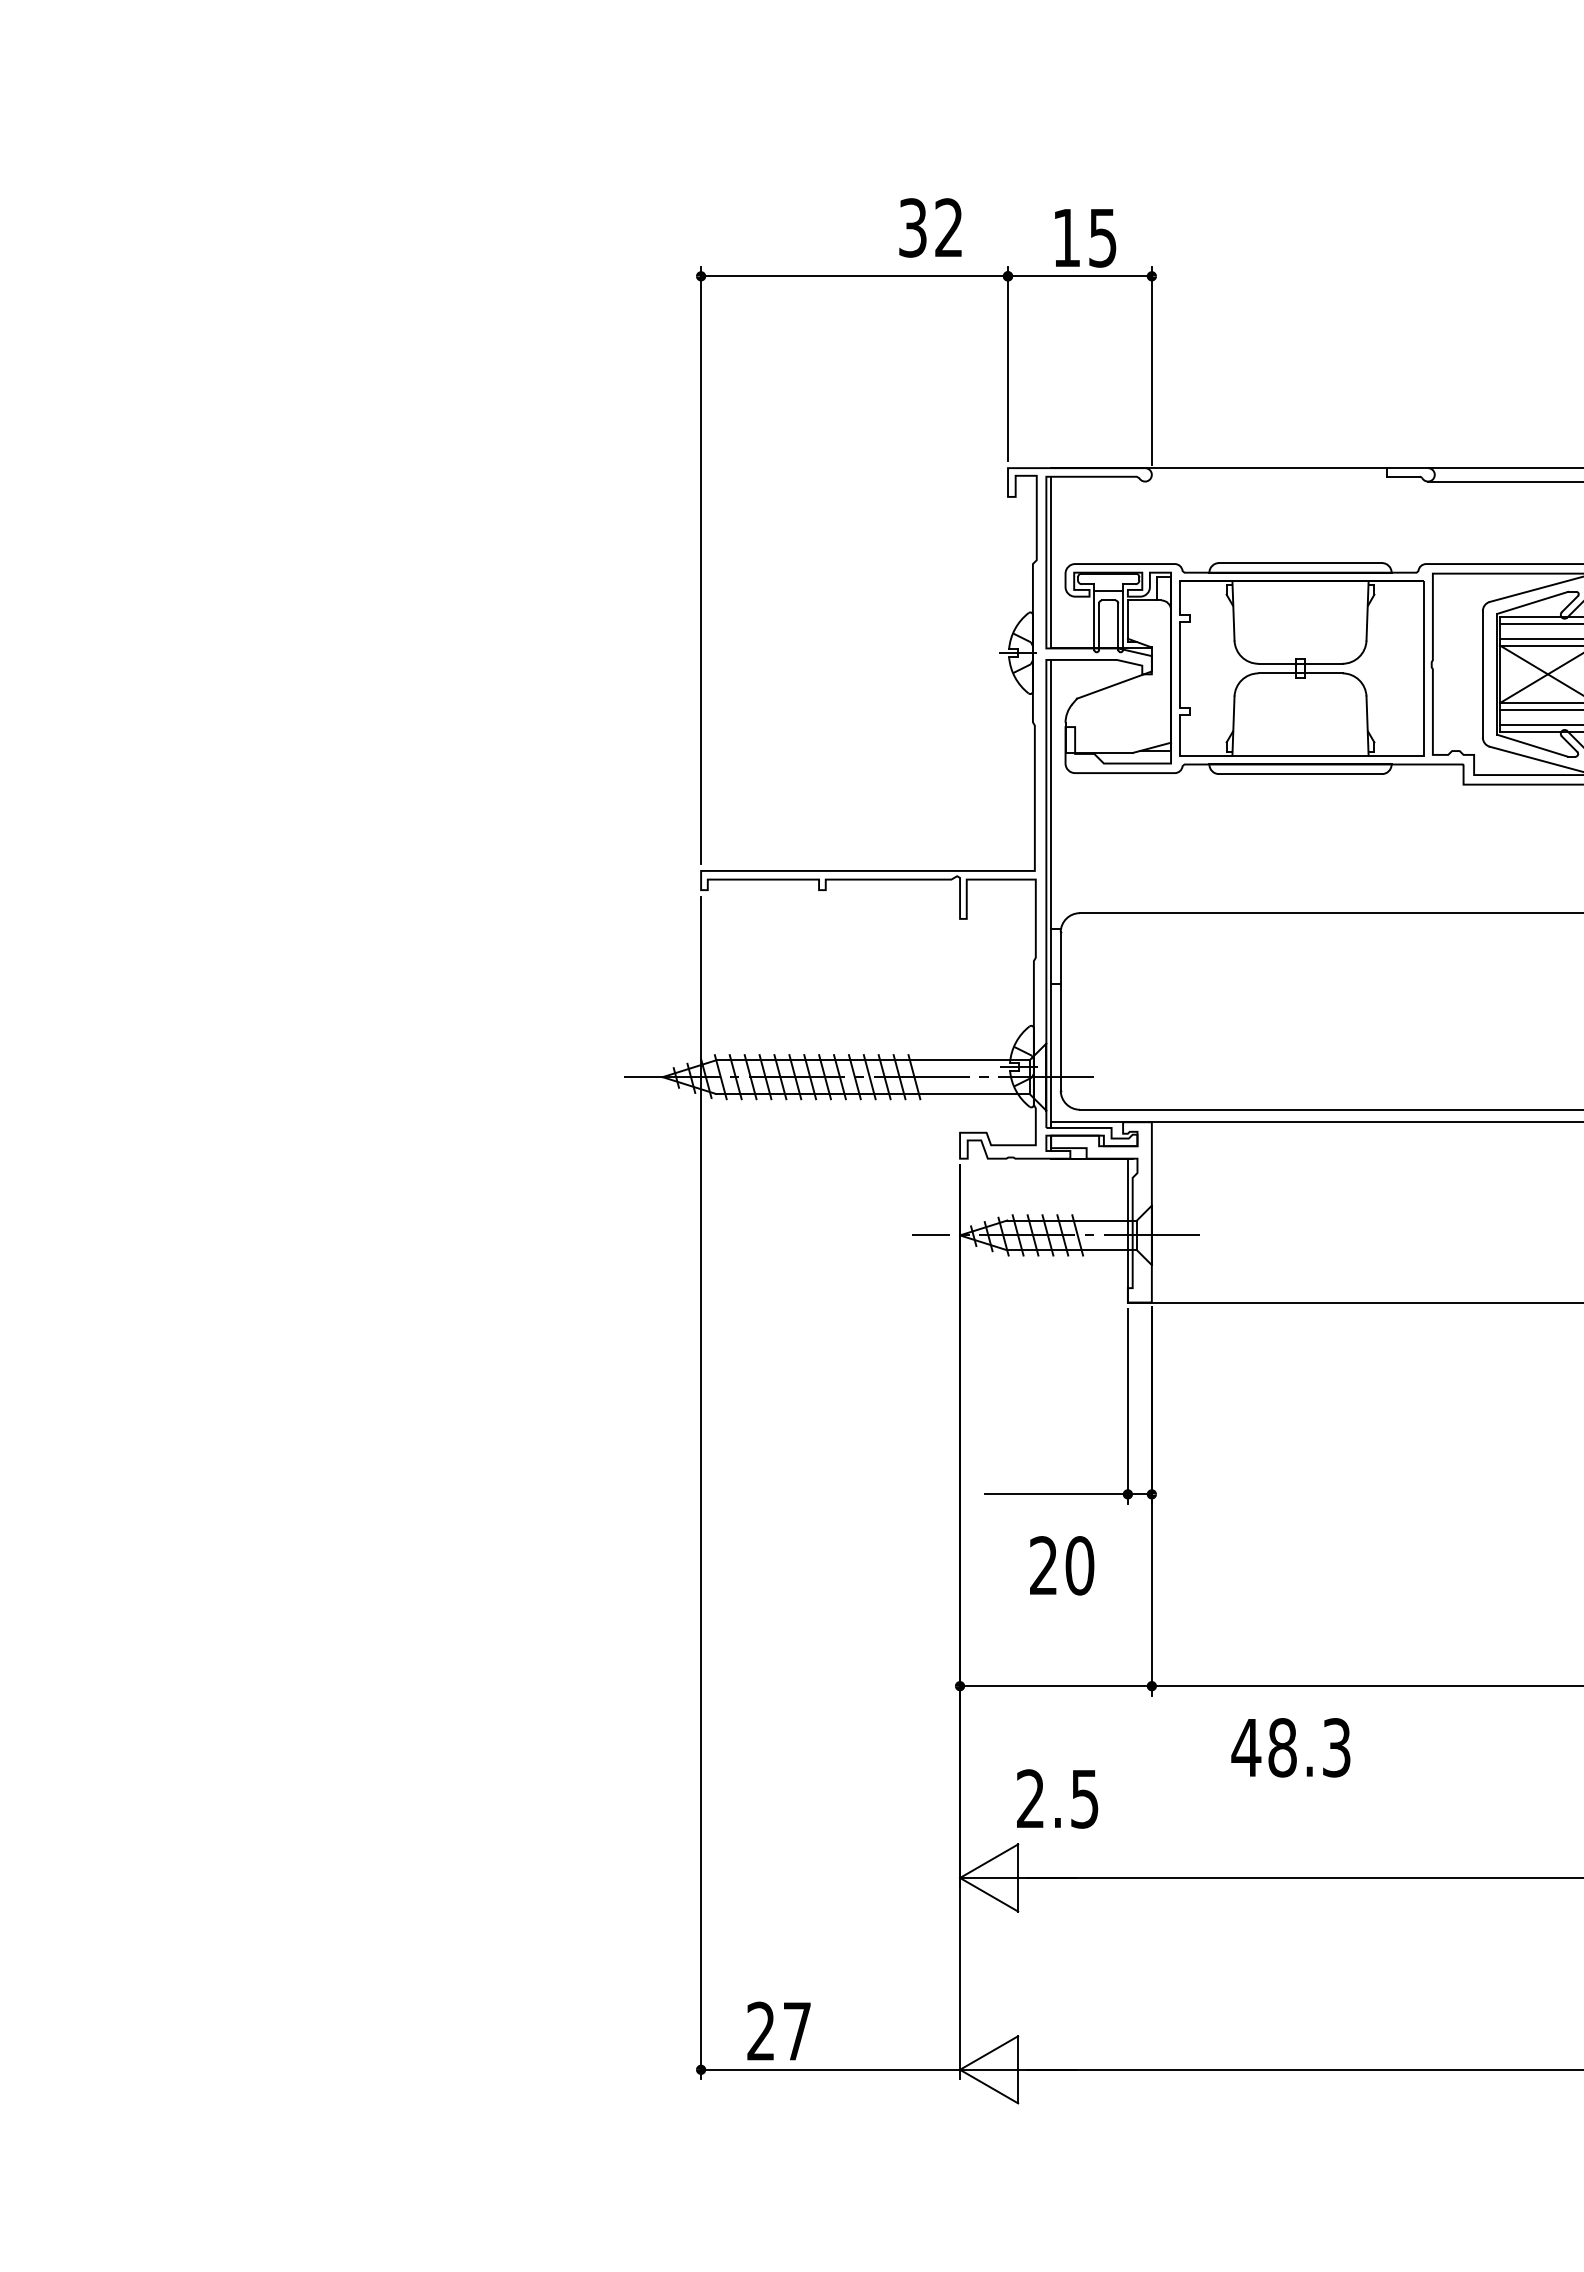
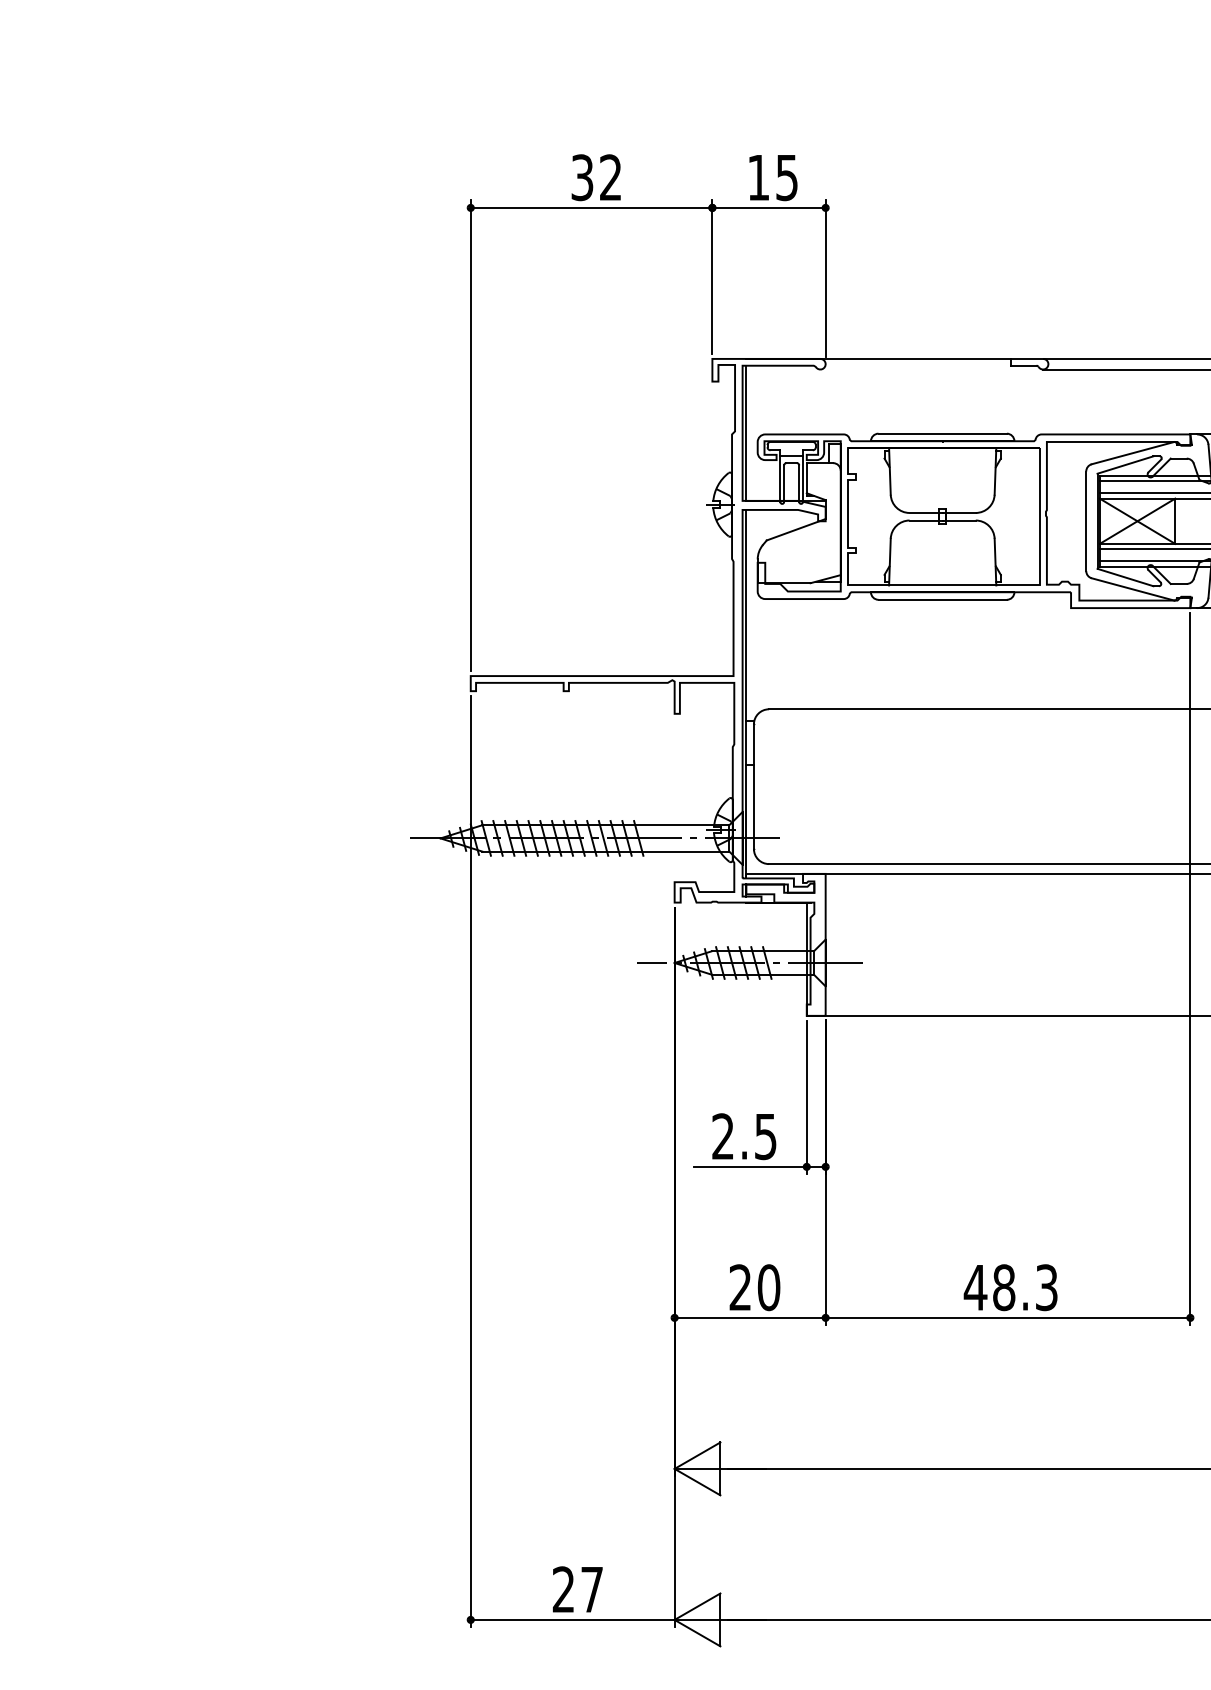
text: (930, 227) -> (596, 177), moved
text: (1062, 1565) -> (755, 1287), moved
text: (1290, 1747) -> (1010, 1287), moved
text: (1057, 1798) -> (744, 1136), moved
text: (778, 2030) -> (577, 1588), moved

